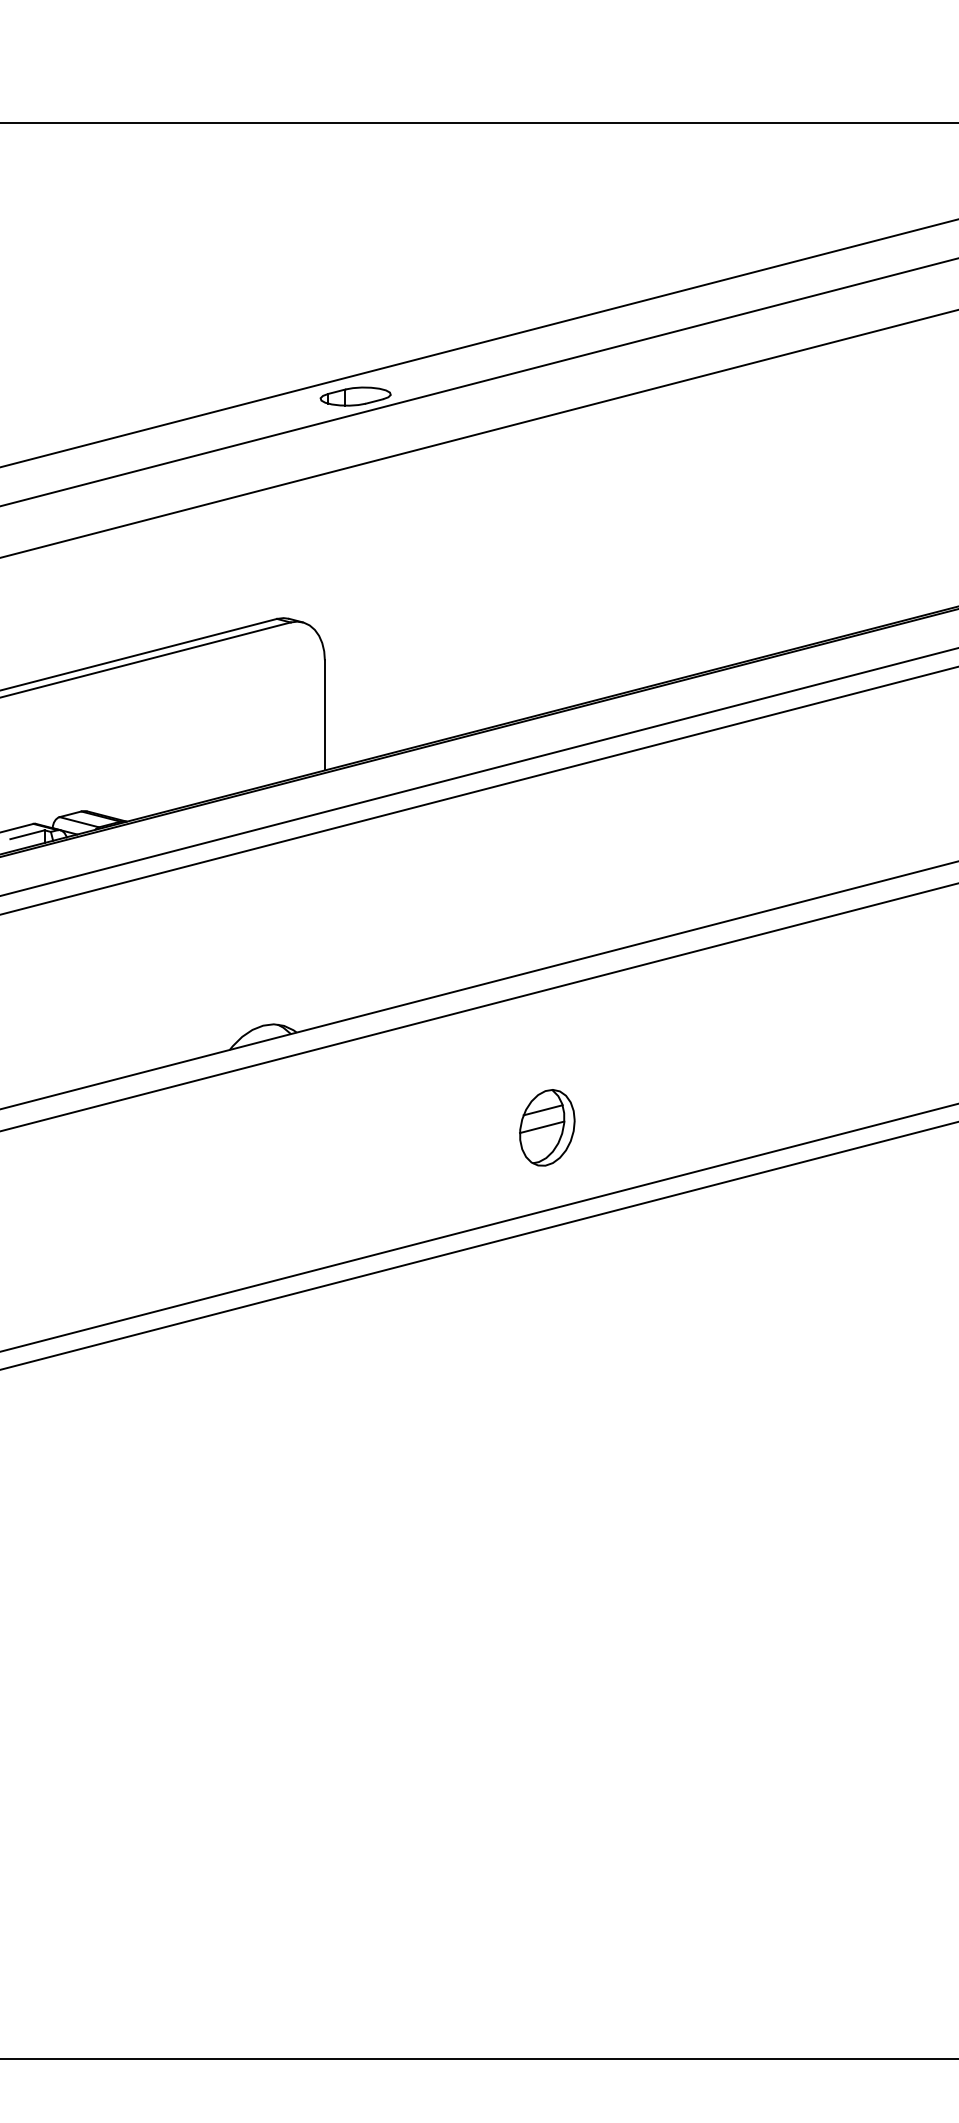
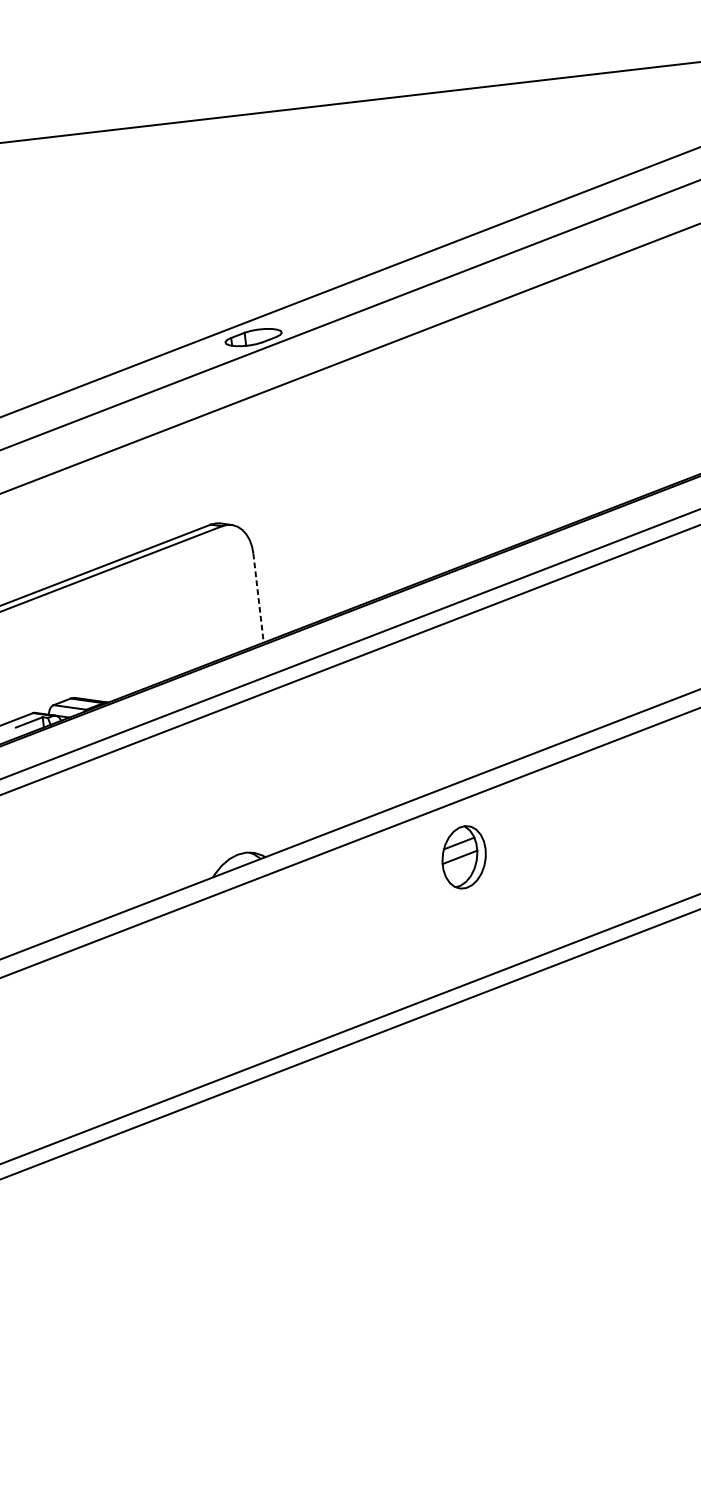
line: (324, 715) -> (258, 598), solid -> dashed
part: (547, 1127) -> (464, 857), moved

